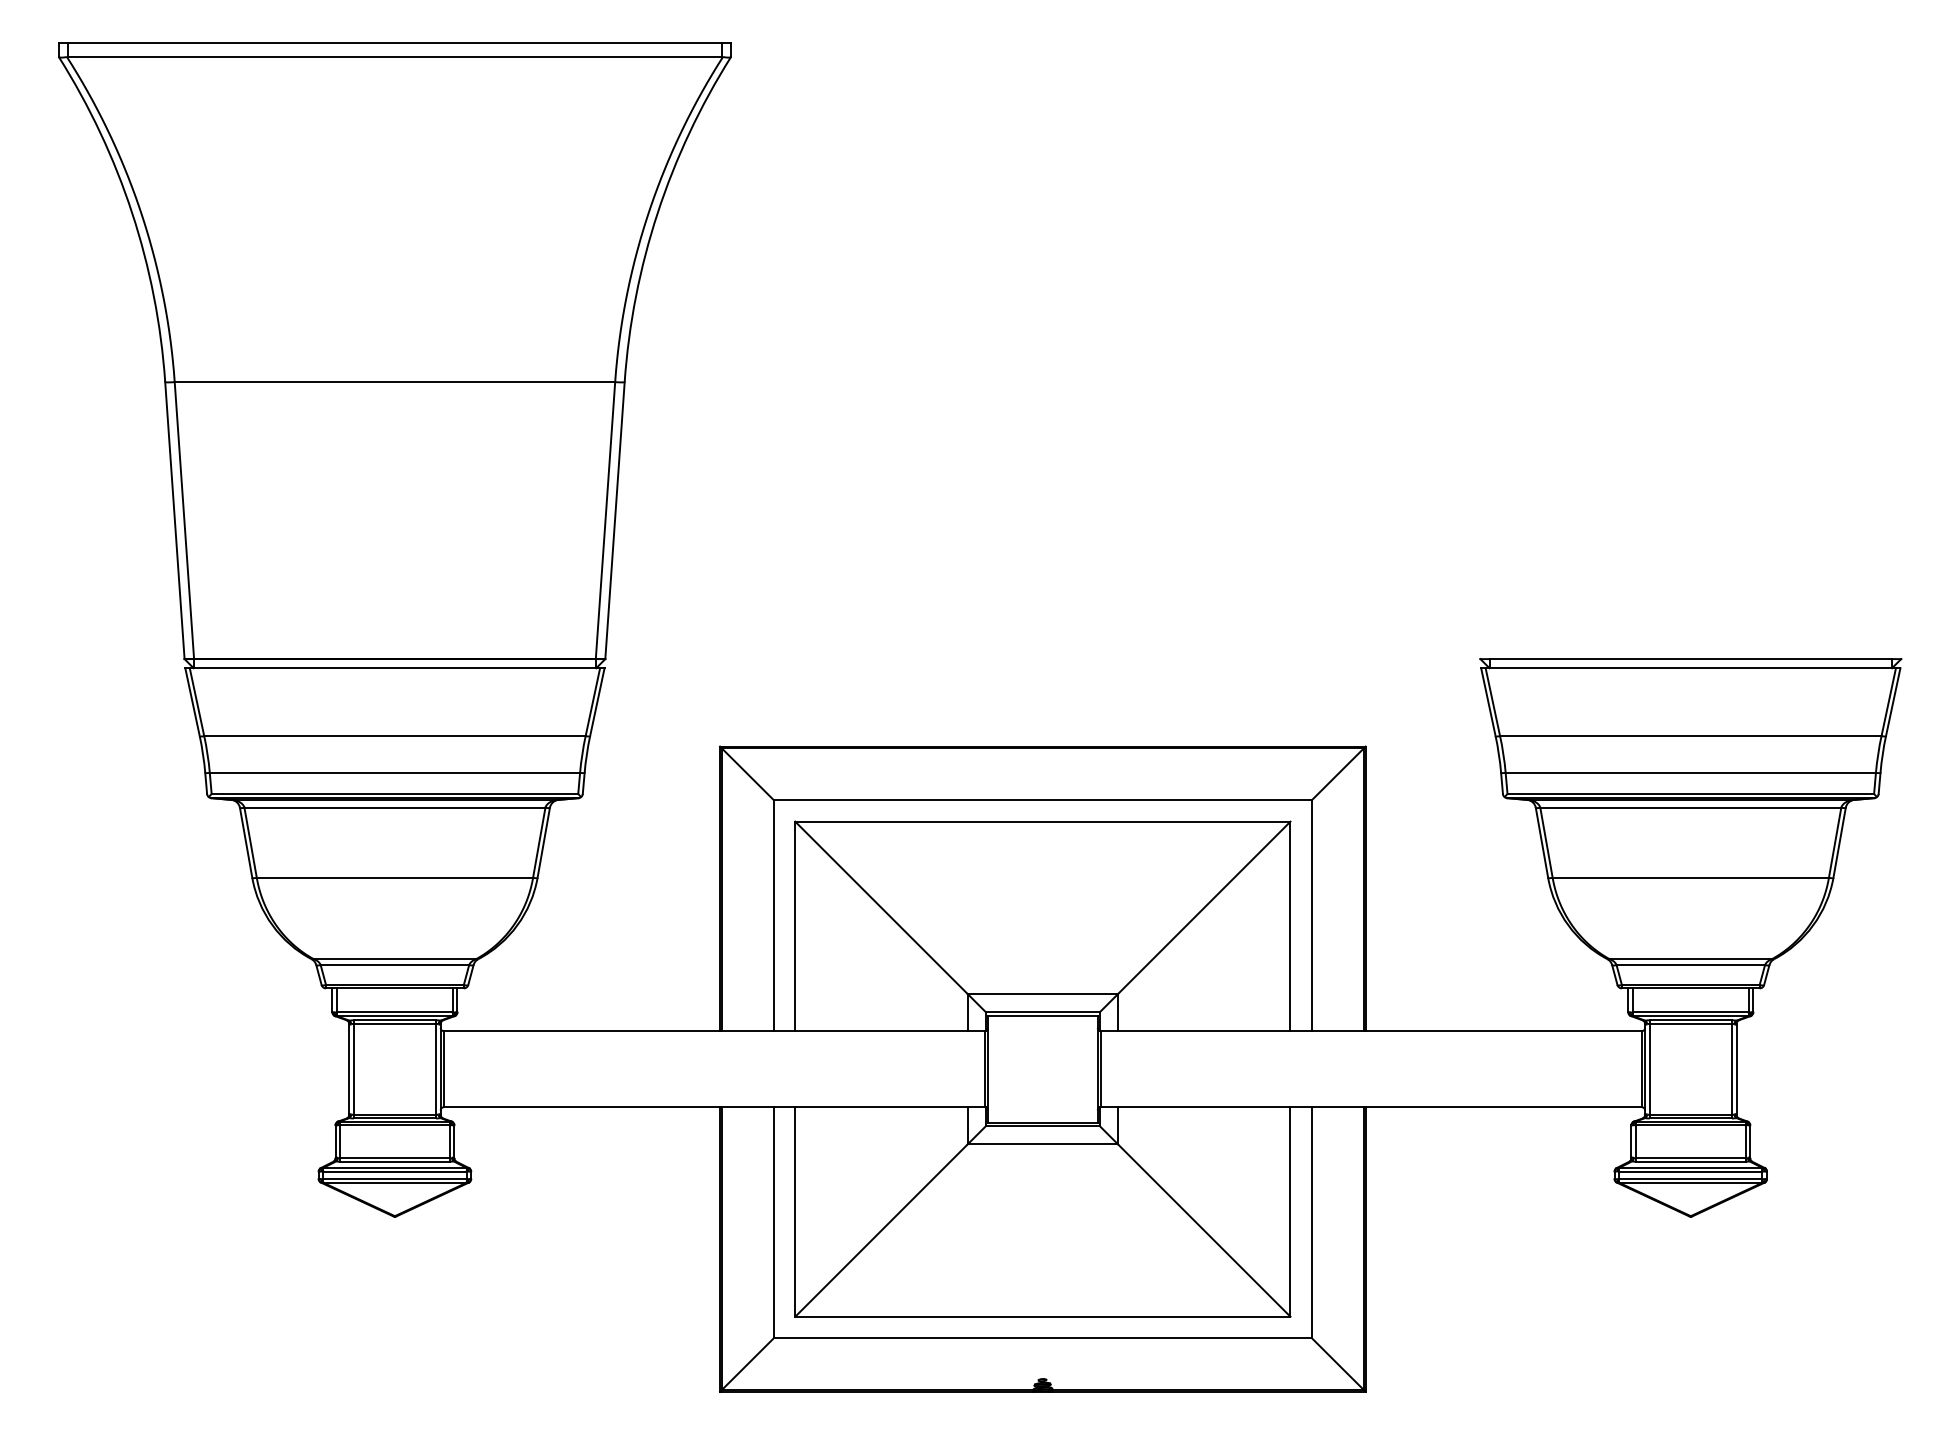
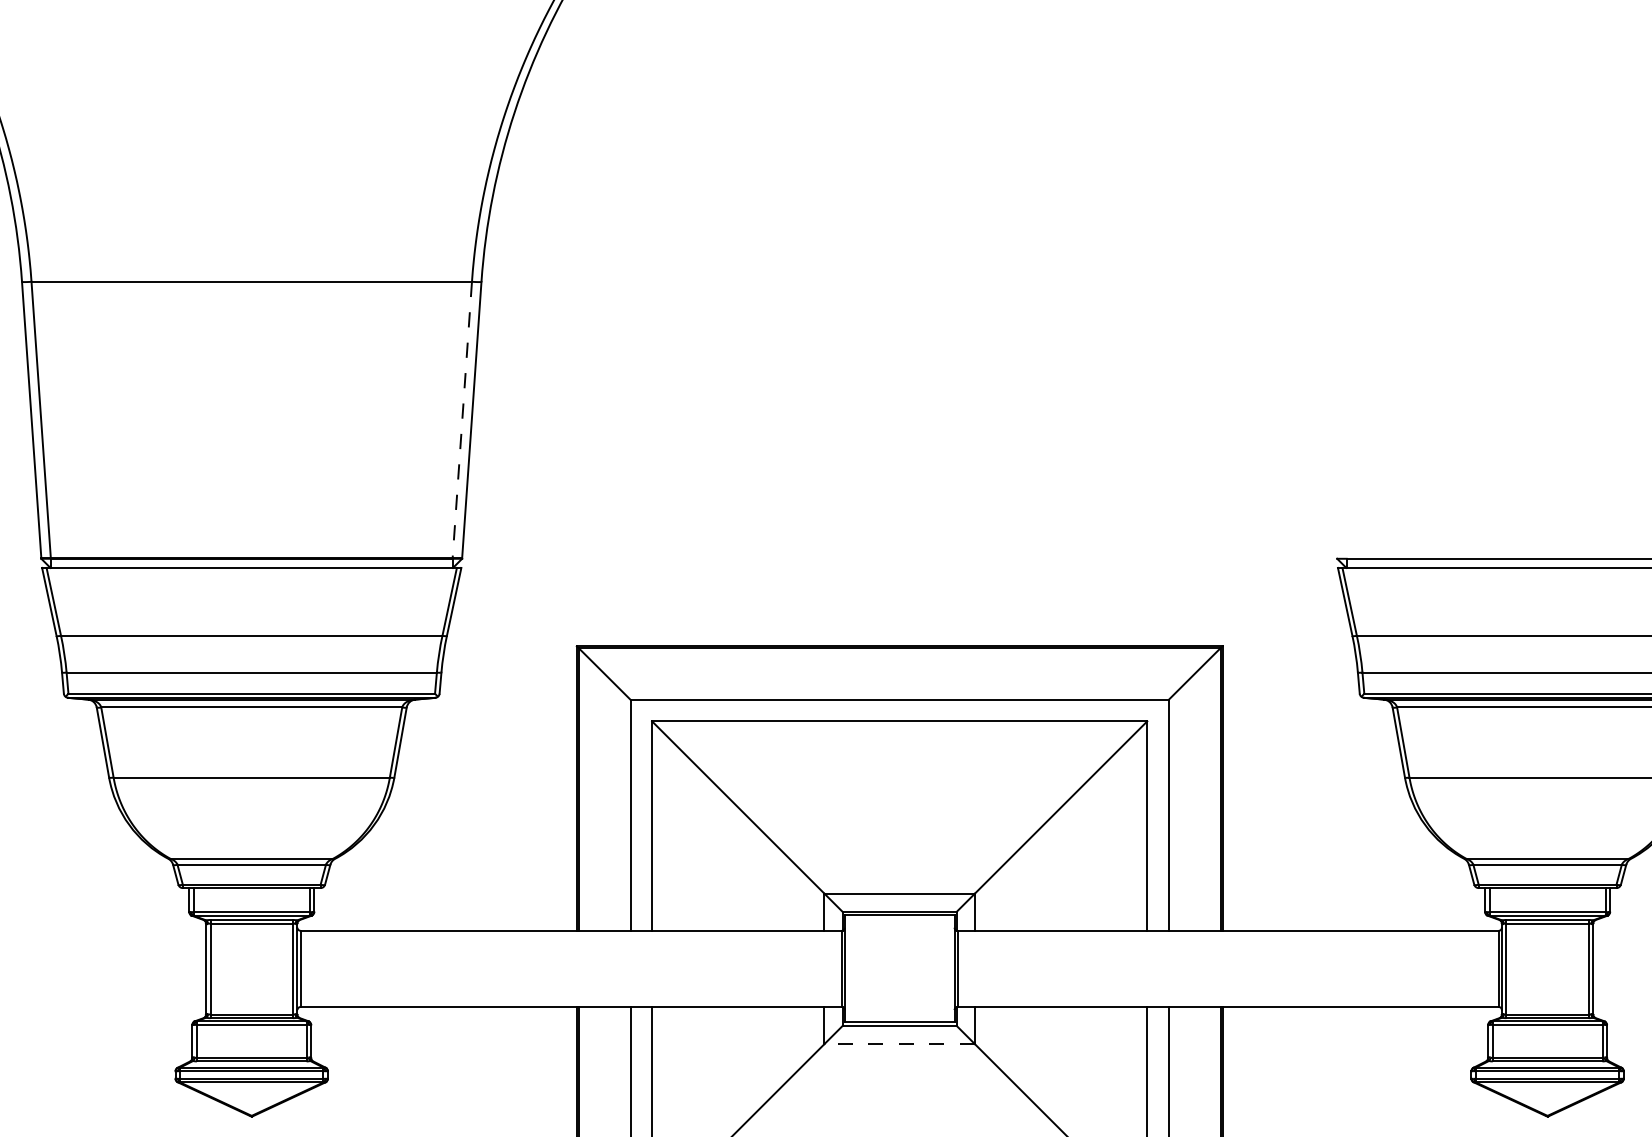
line: (605, 520) -> (462, 420), solid -> dashed
line: (1042, 1144) -> (899, 1044), solid -> dashed

